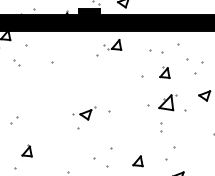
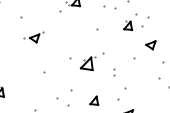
part: (164, 72) -> (127, 25), moved
part: (167, 102) -> (87, 63), moved
part: (84, 113) -> (33, 37), moved

